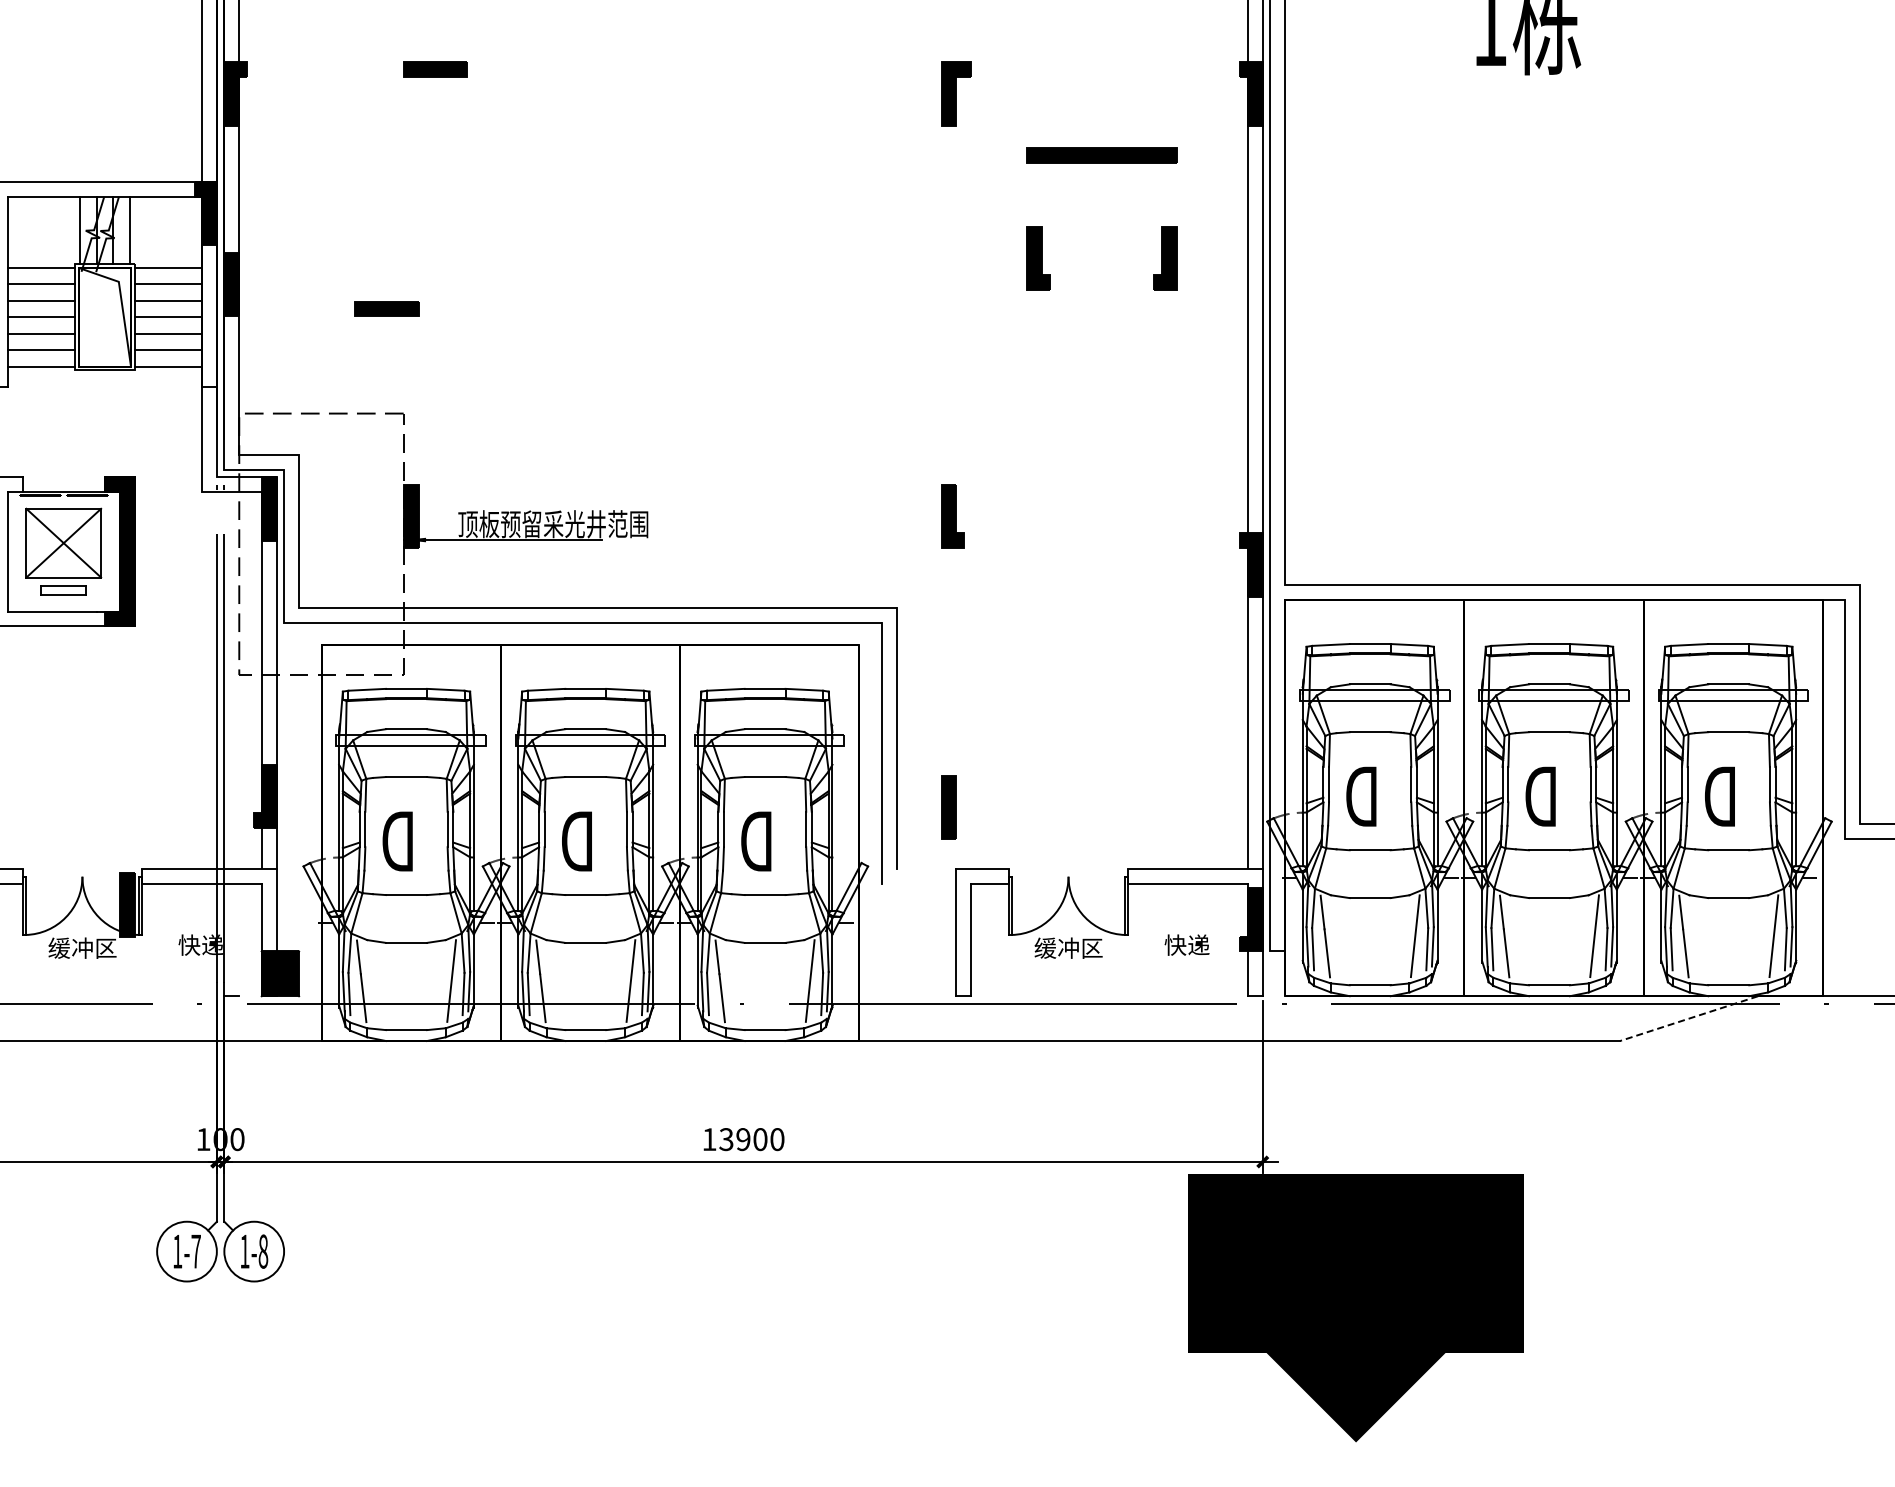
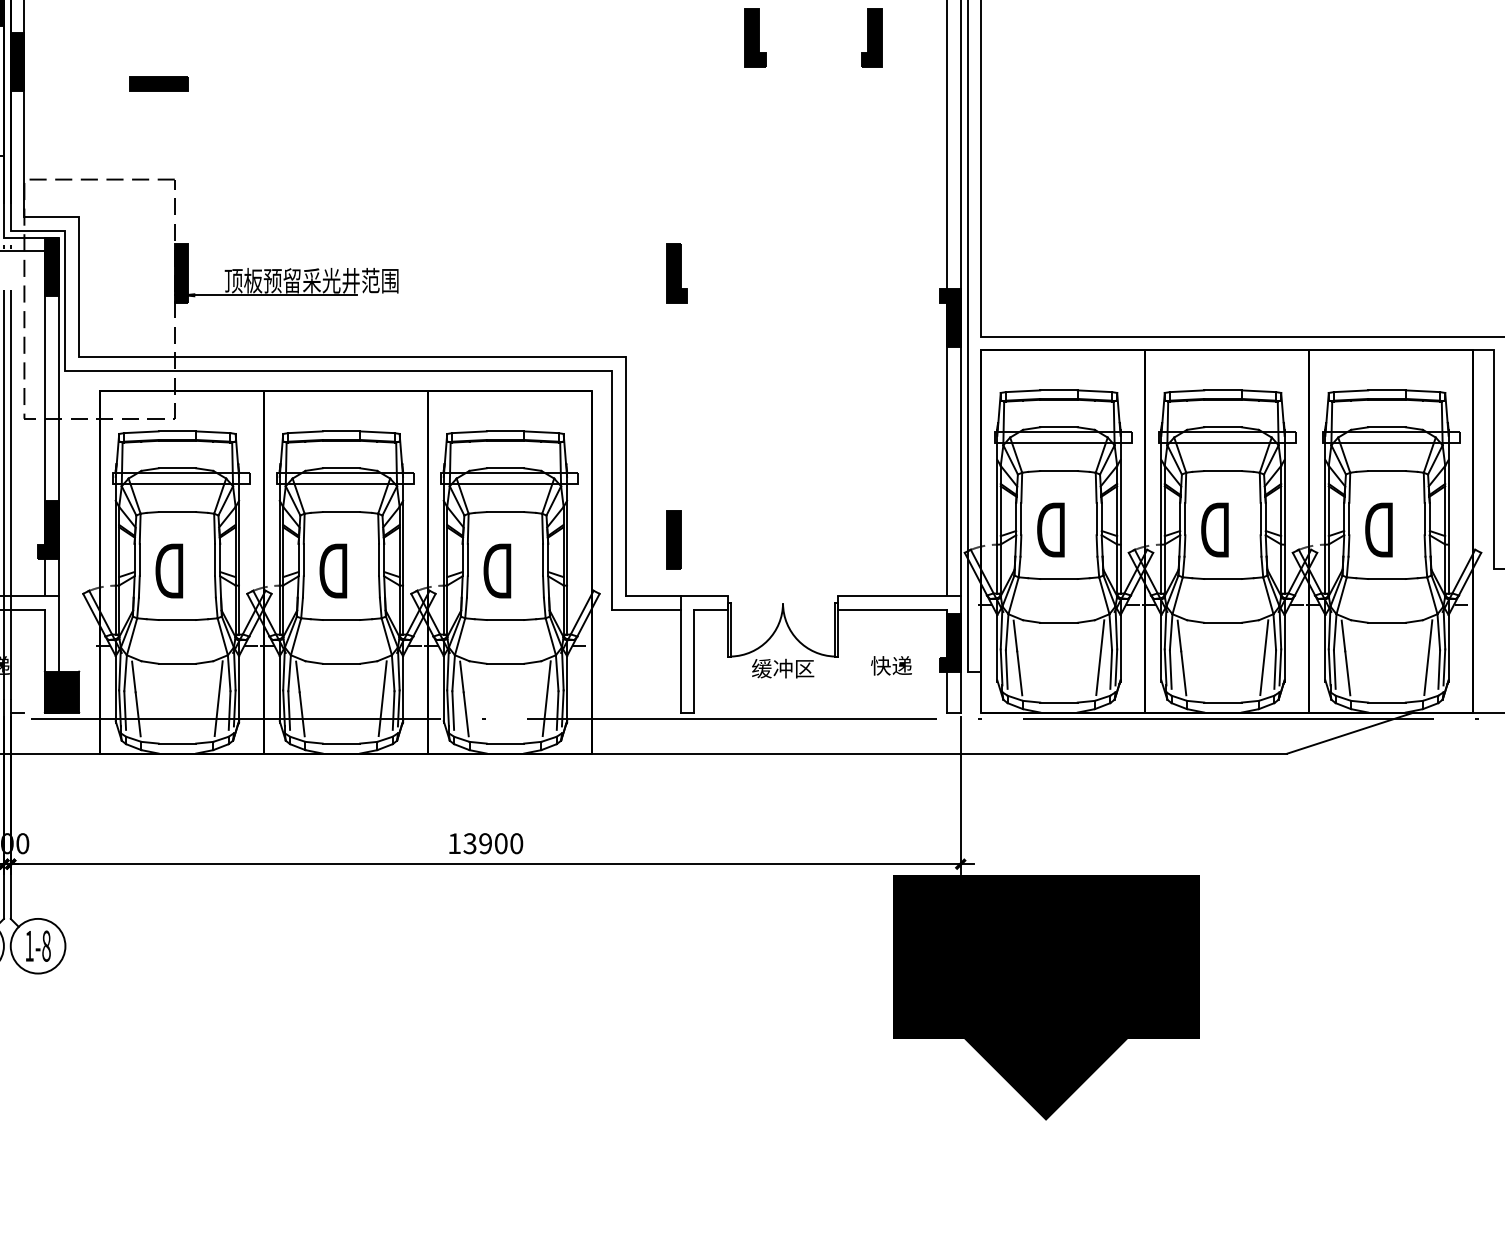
line: (926, 869) -> (653, 596), added
line: (918, 884) -> (645, 610), added
line: (1688, 1018) -> (1350, 732), dashed -> solid

